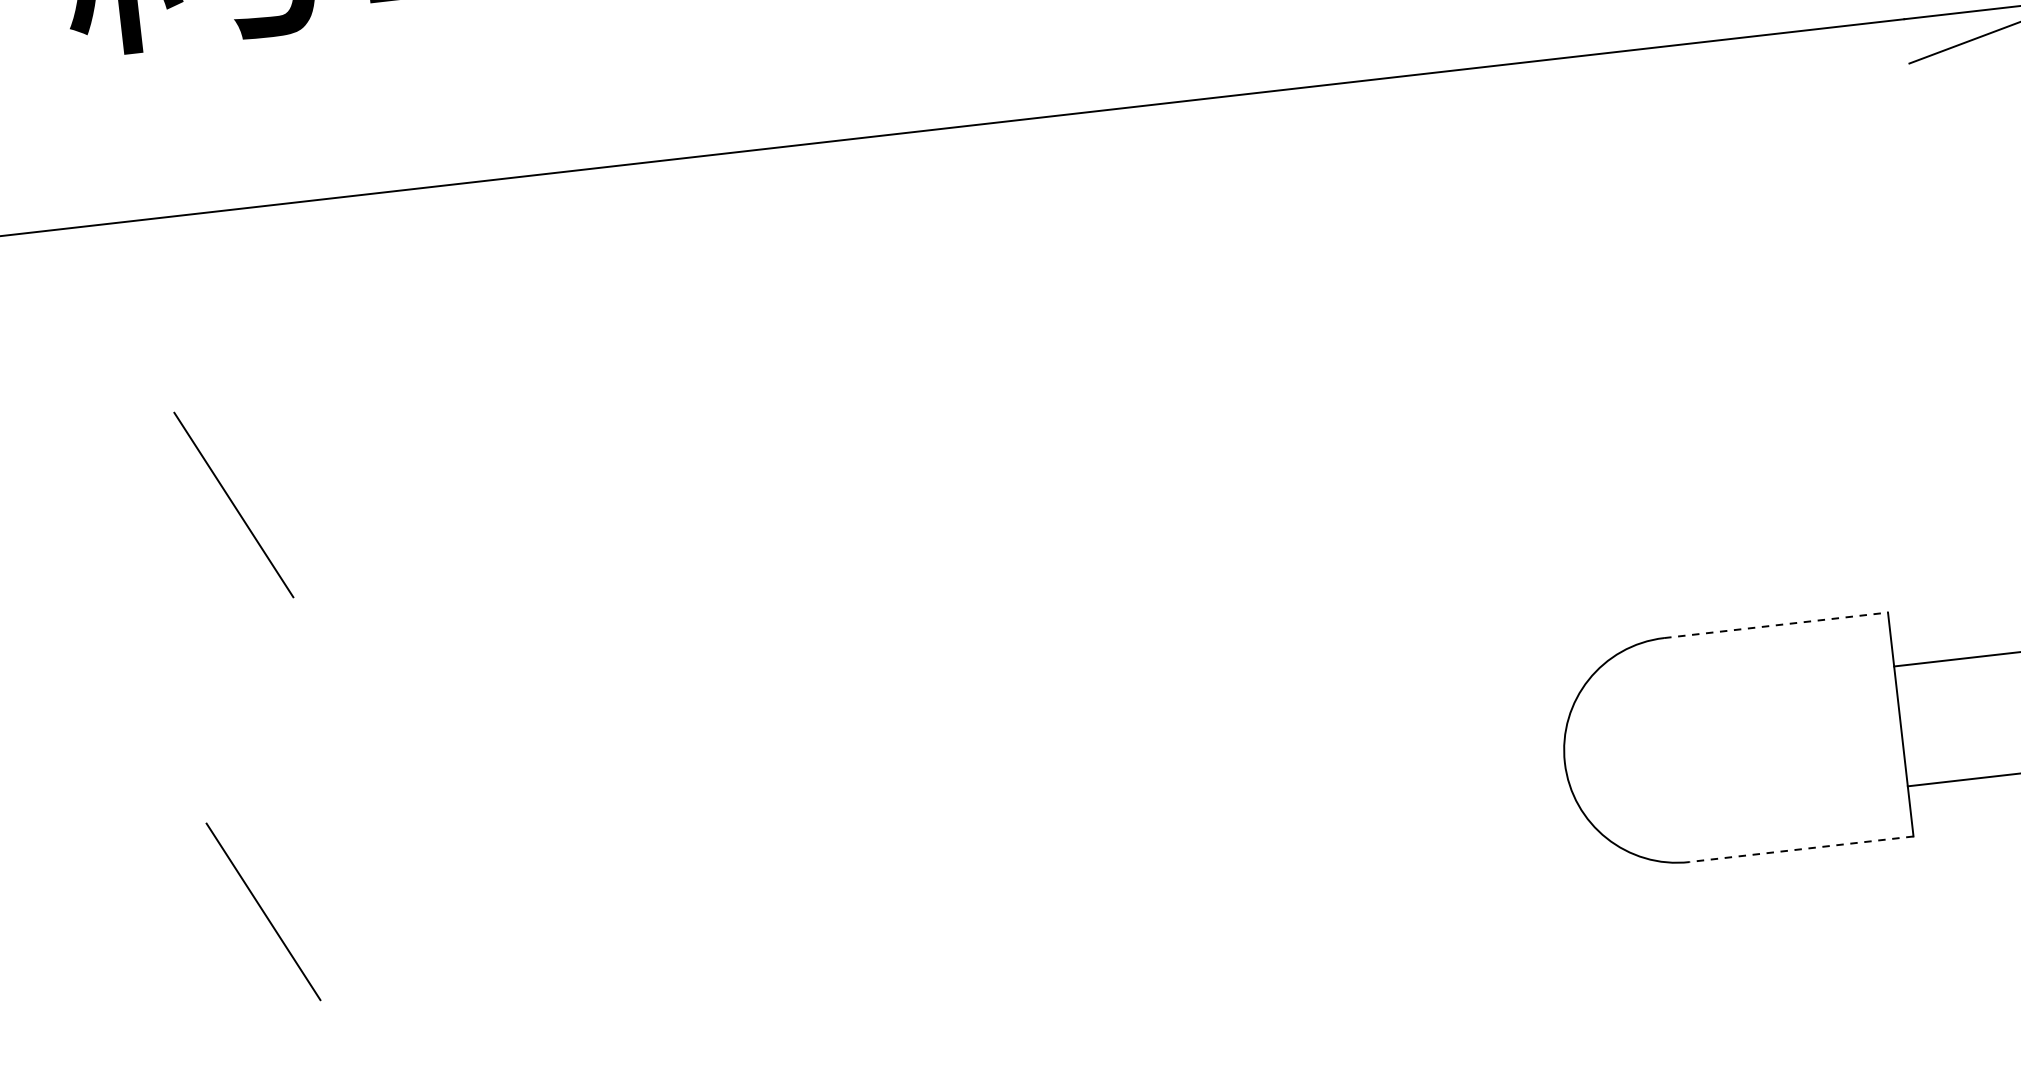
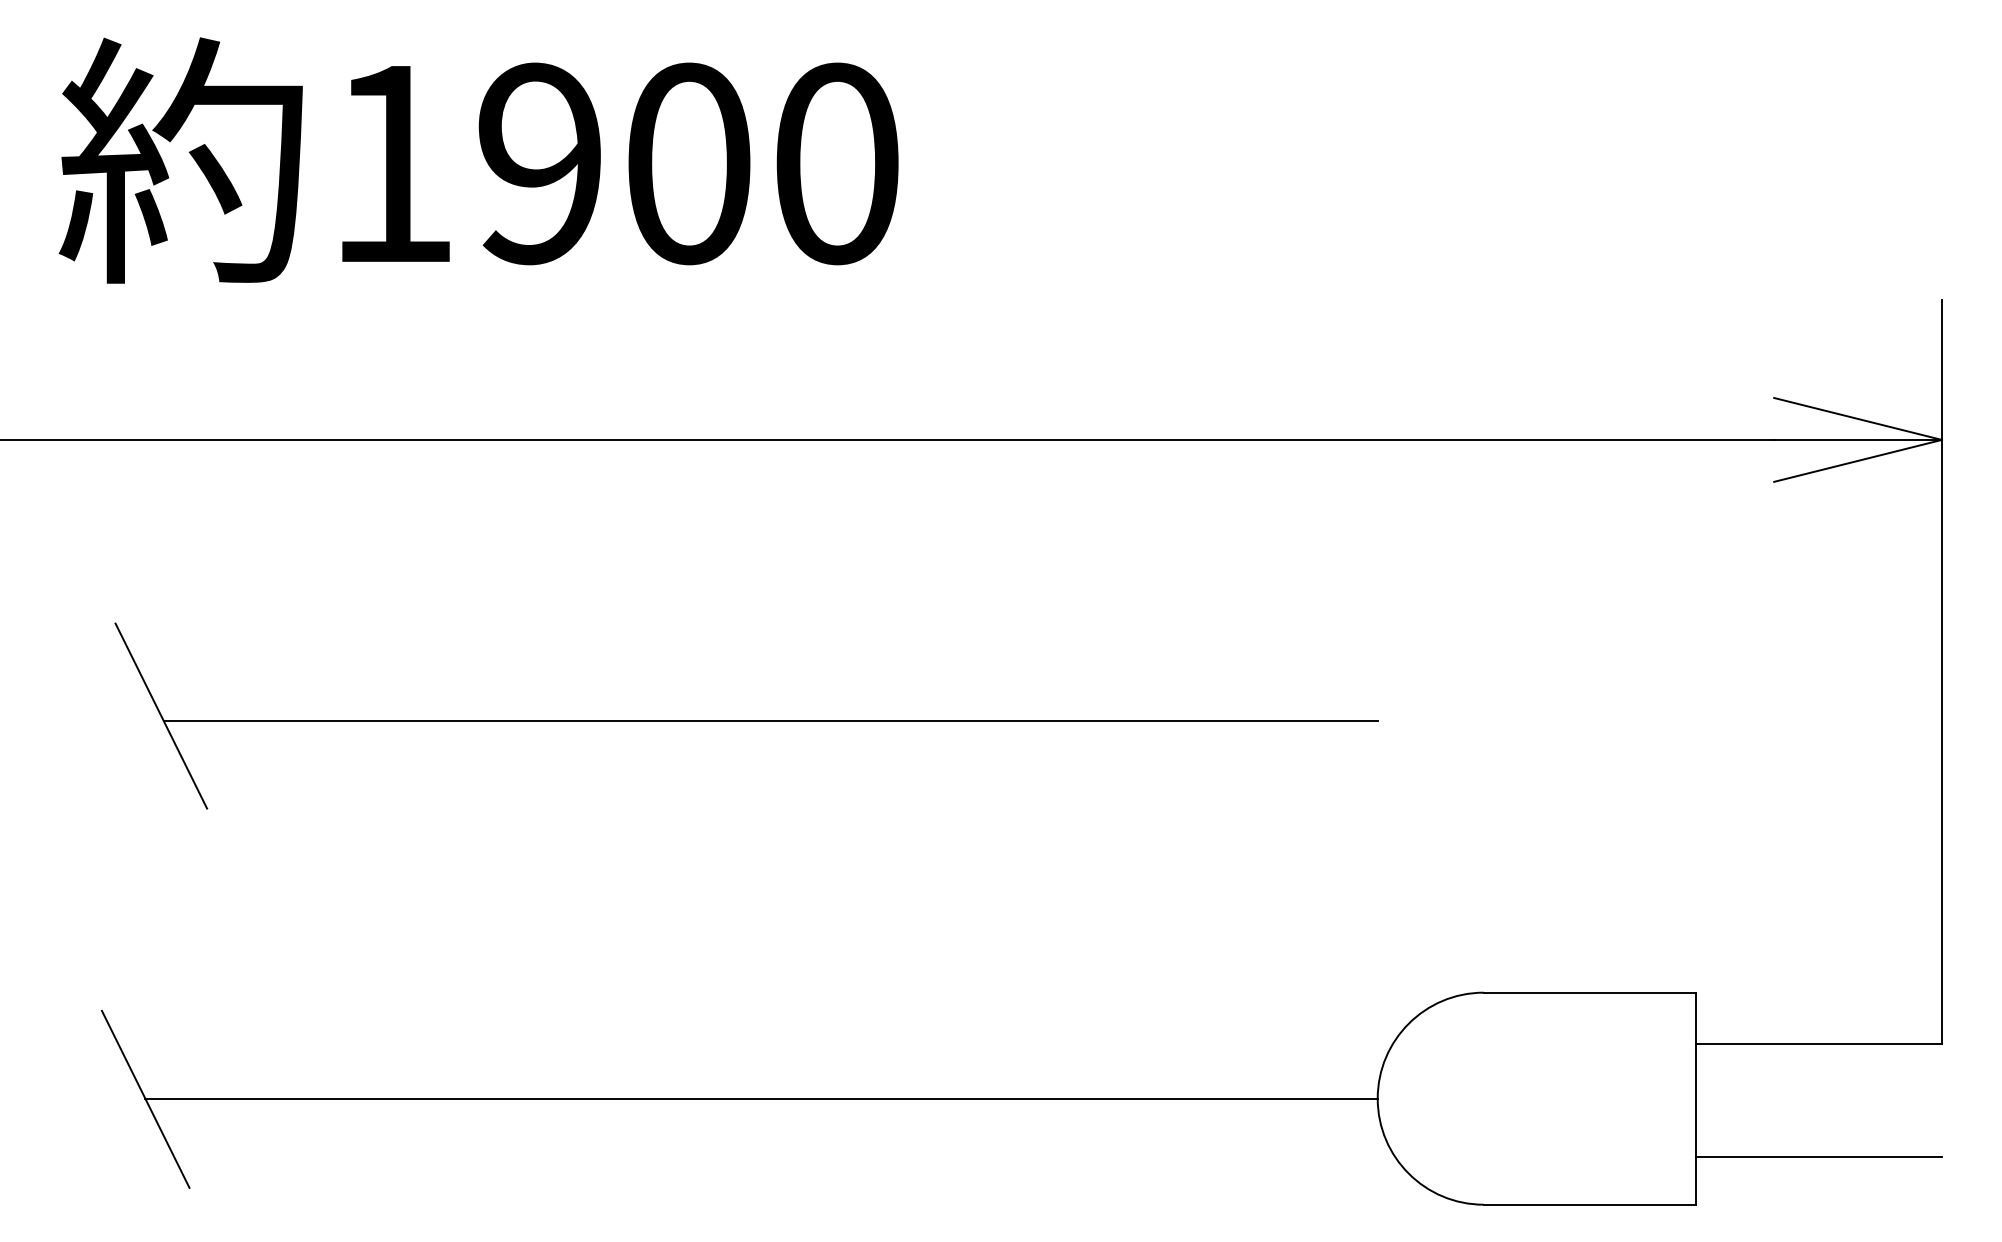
line: (877, 436) -> (770, 720), added
line: (1775, 625) -> (1589, 992), dashed -> solid
line: (913, 836) -> (761, 1098), added
line: (1801, 849) -> (1589, 1204), dashed -> solid

